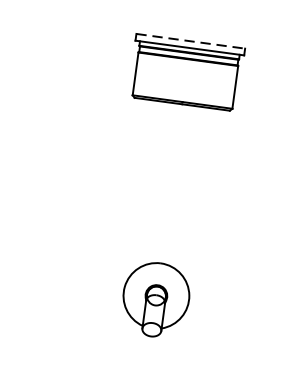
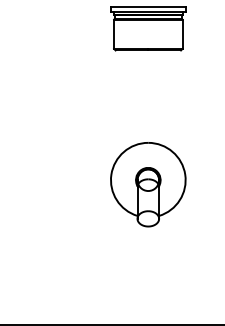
line: (190, 41) -> (148, 7), dashed -> solid
part: (156, 299) -> (148, 184), size x1.67

